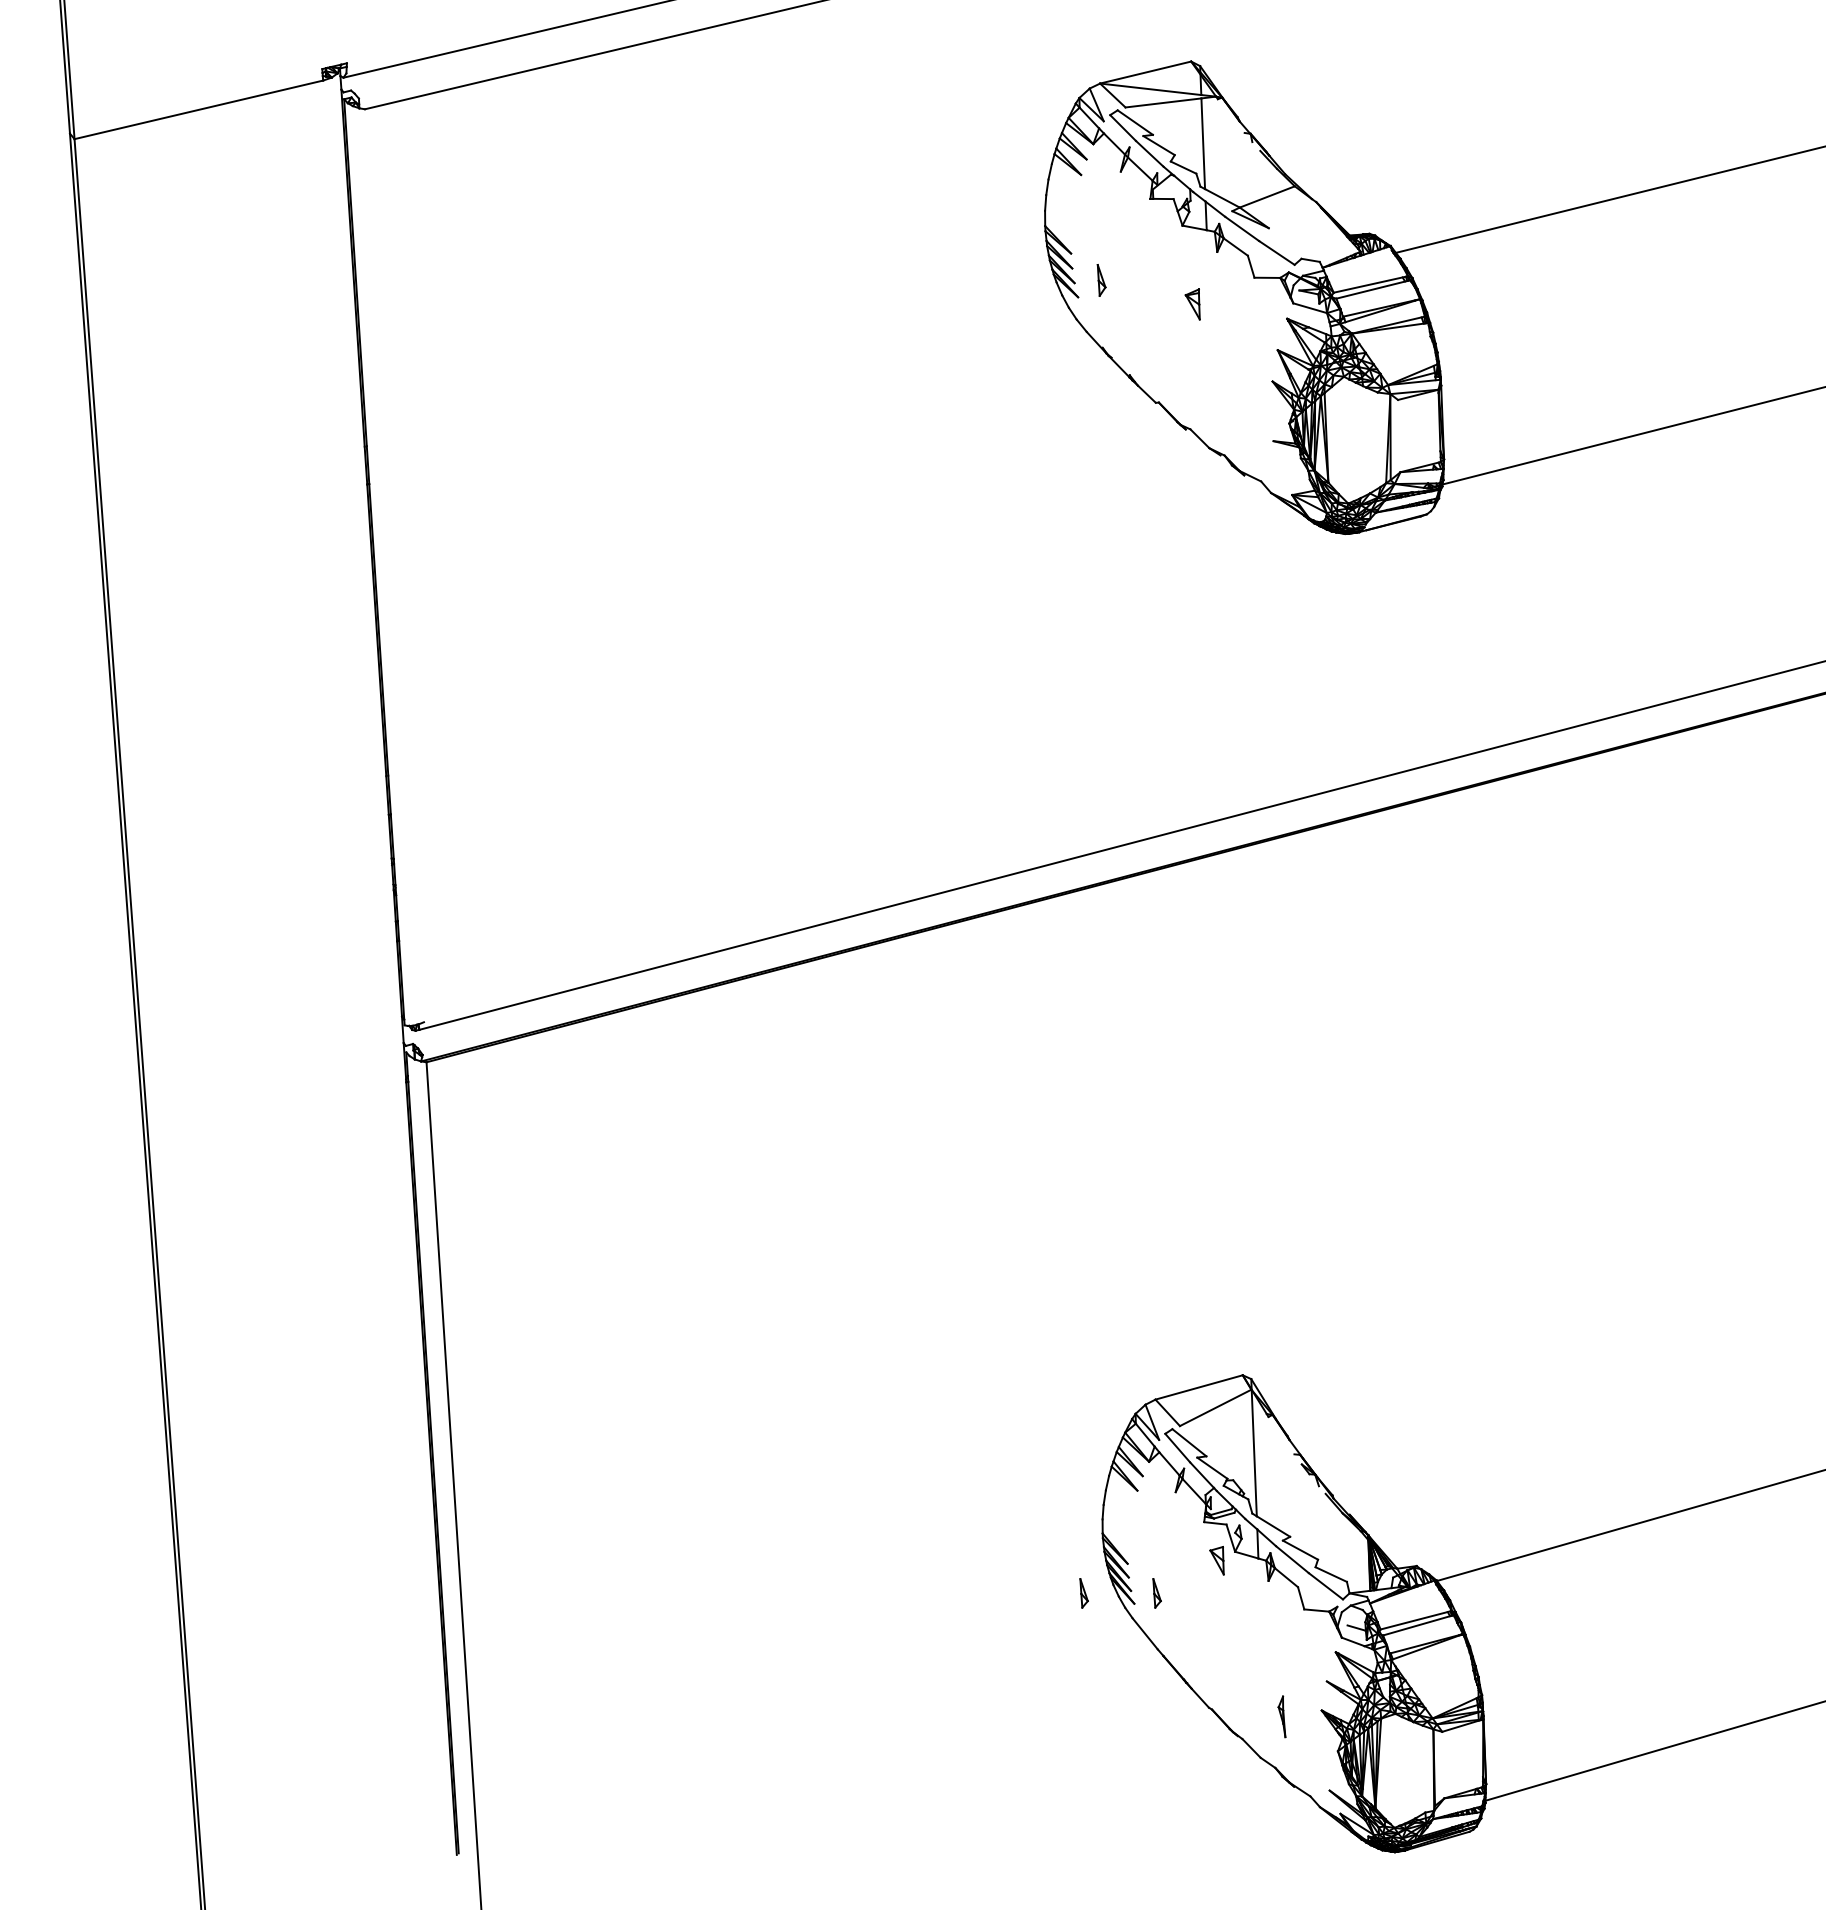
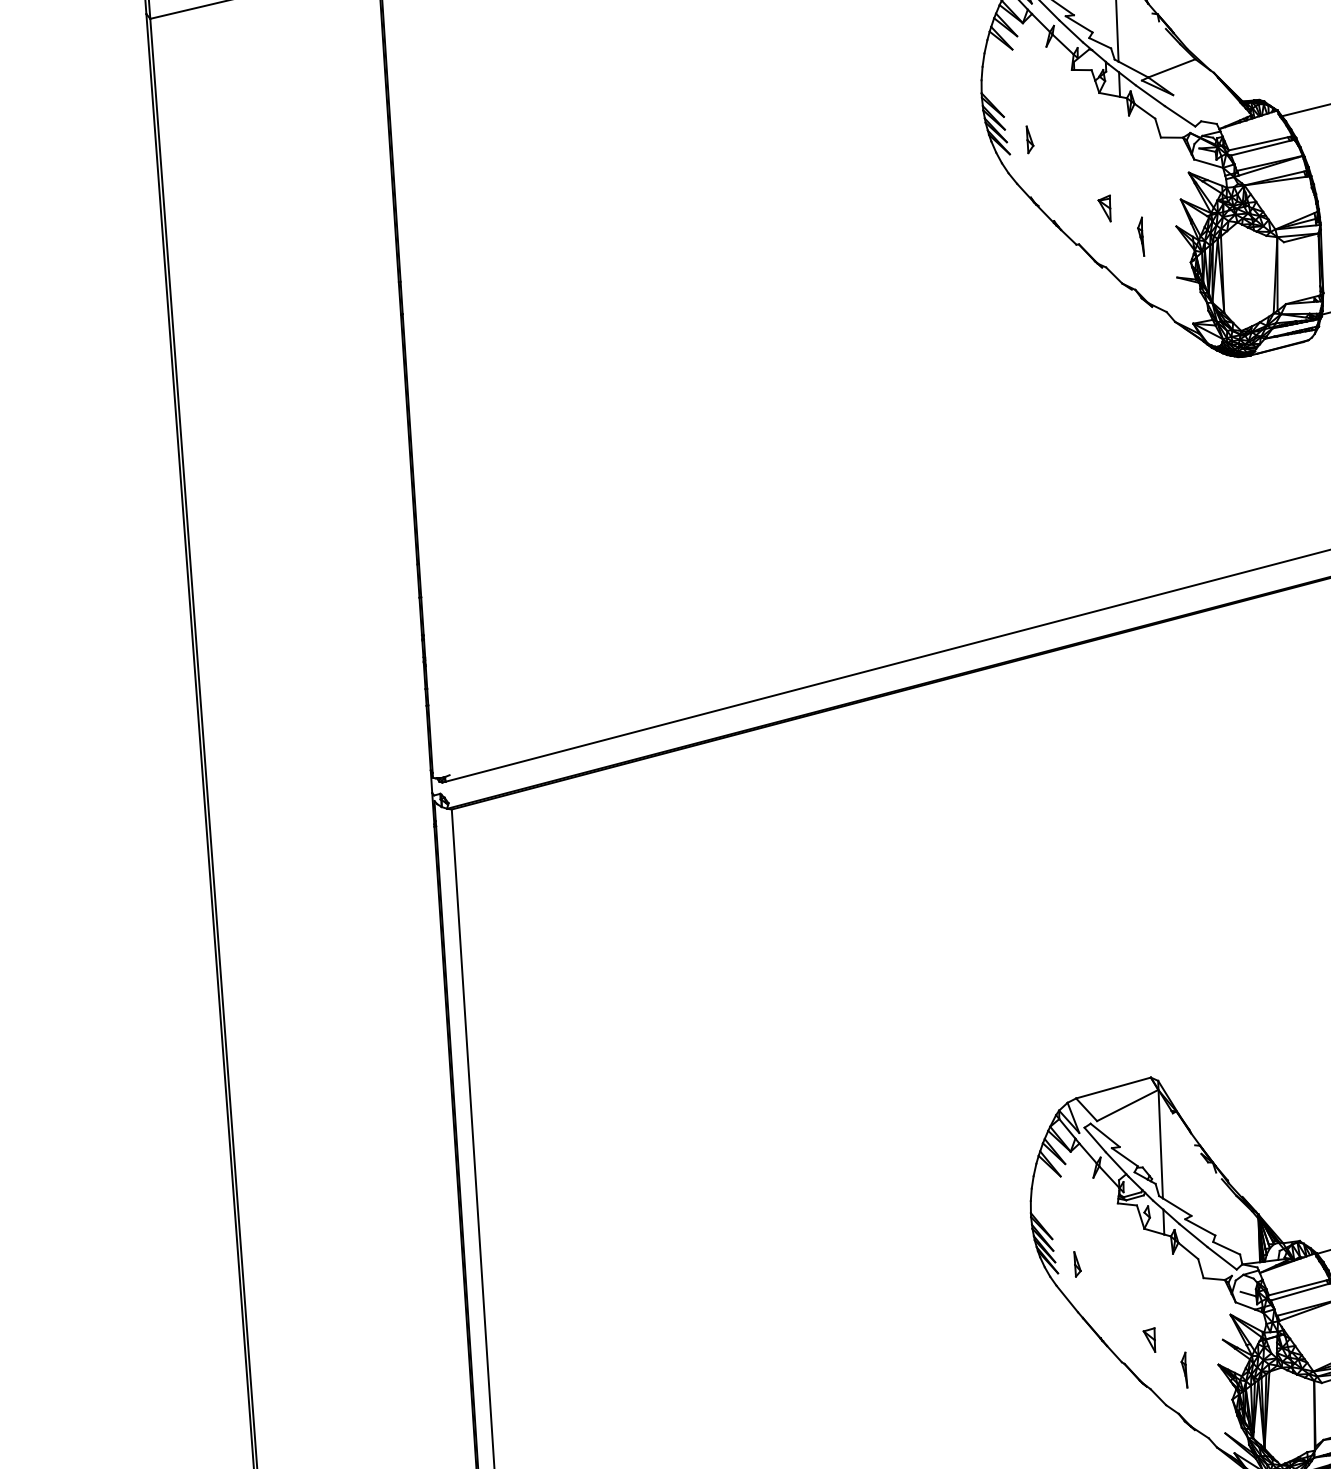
part: (1192, 304) -> (1104, 208), moved
part: (1230, 393) -> (1140, 236), added
part: (1216, 1560) -> (1148, 1339), moved
part: (1083, 1593) -> (1014, 1264), removed

